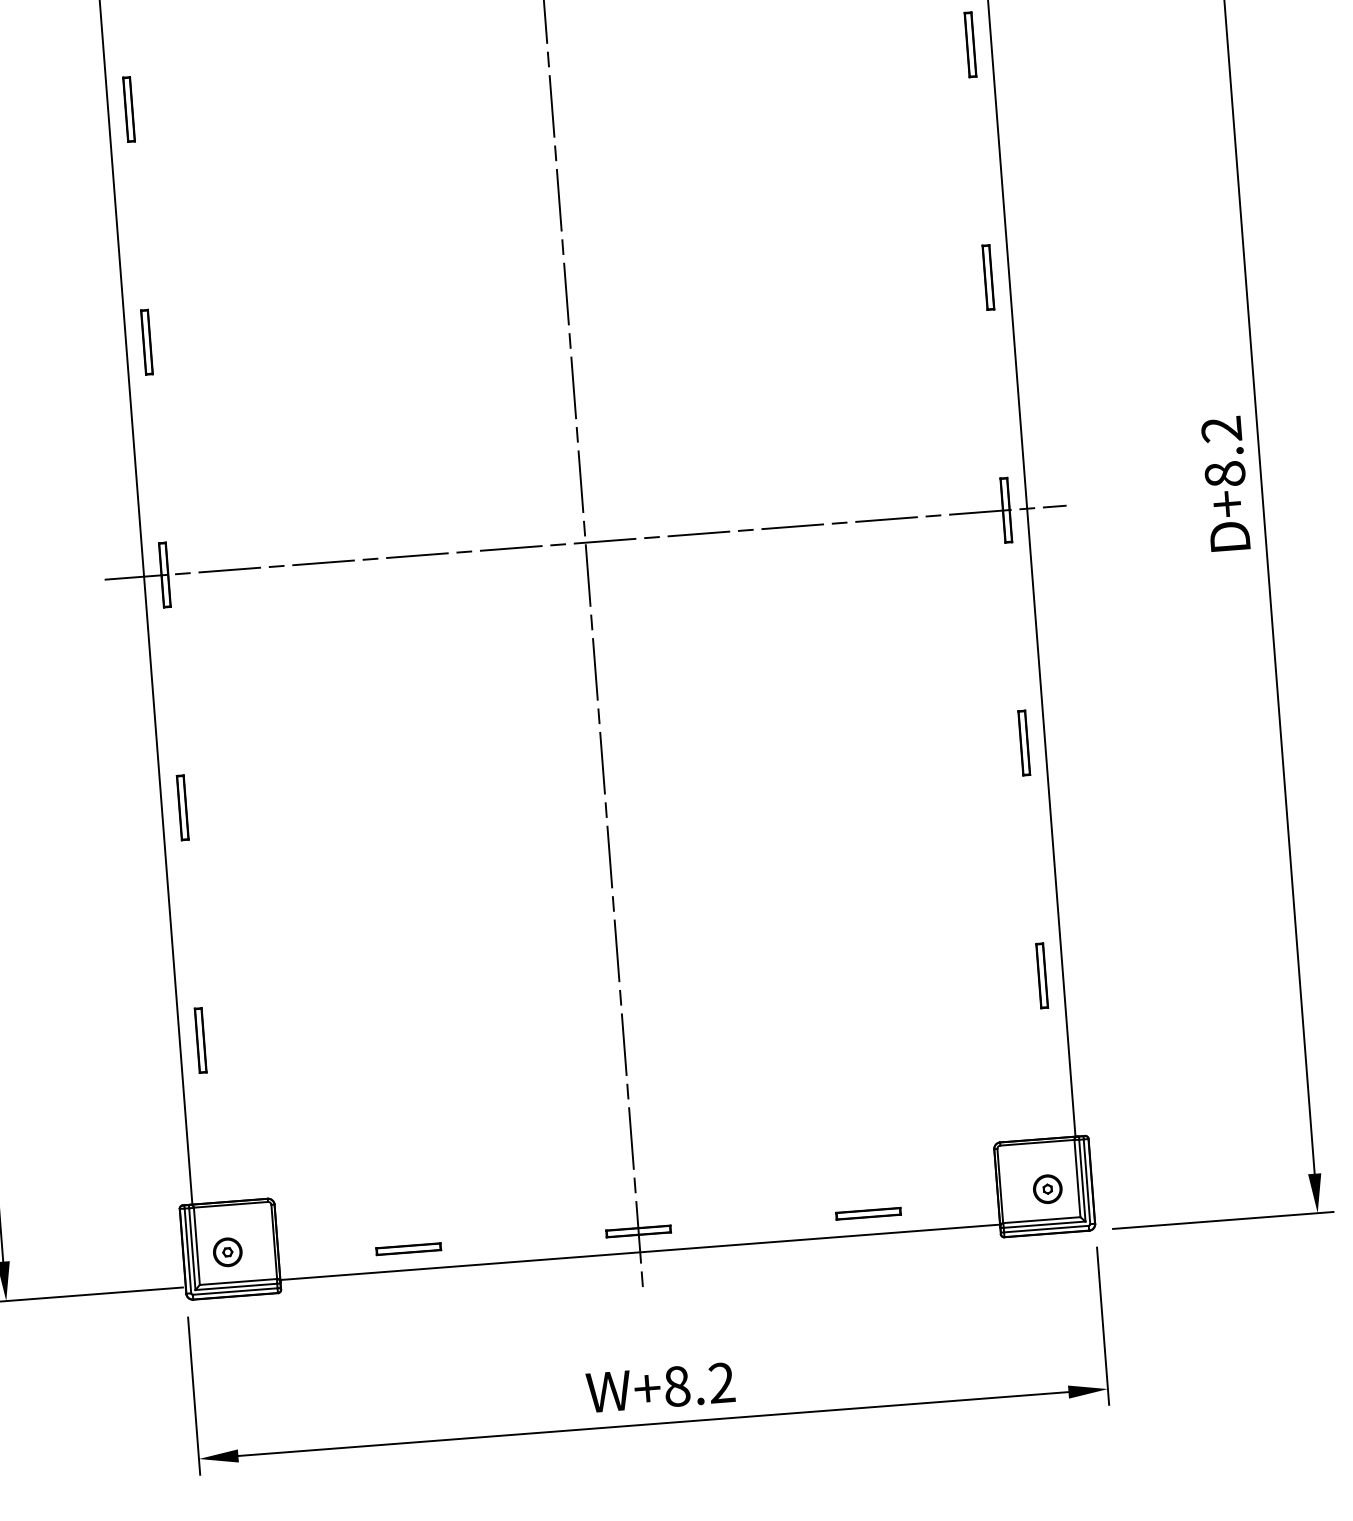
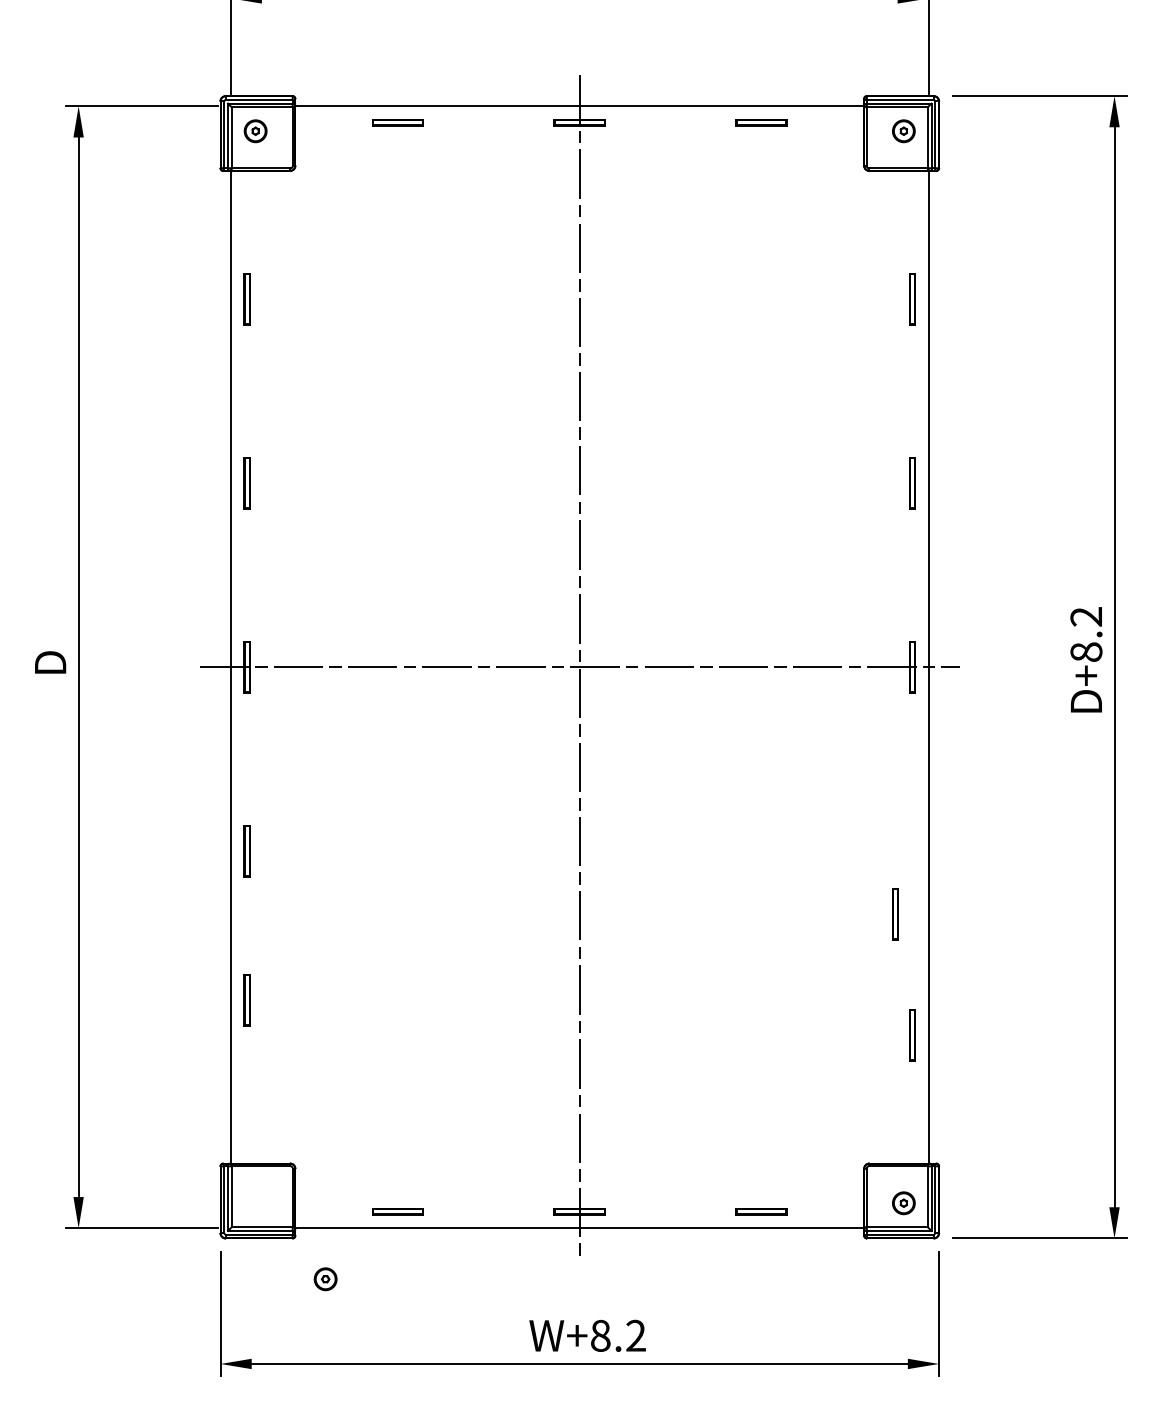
part: (1024, 743) -> (895, 914), moved
part: (199, 1040) -> (246, 1000), moved
part: (227, 1252) -> (325, 1279), moved

